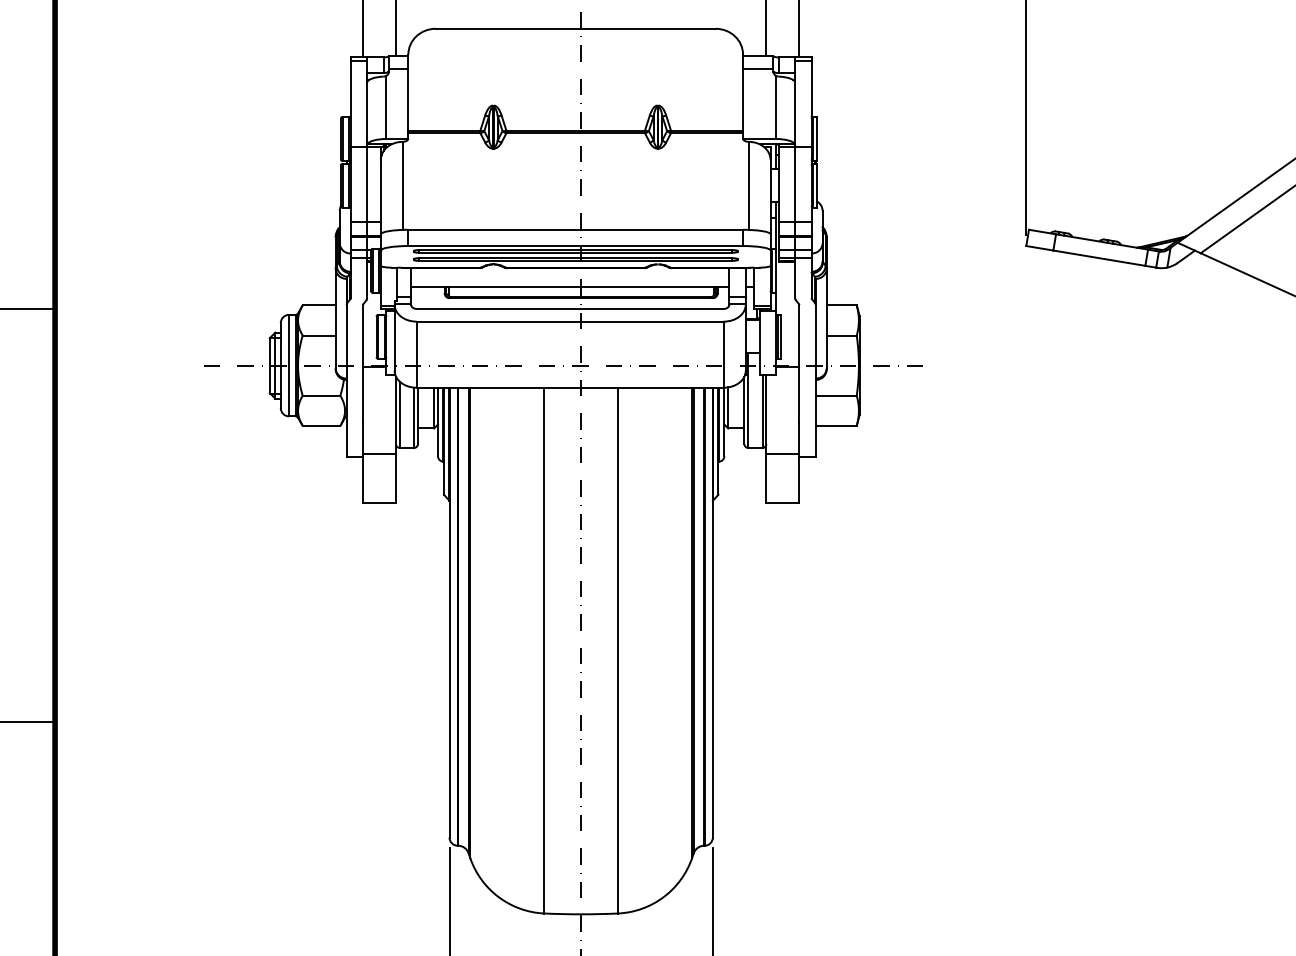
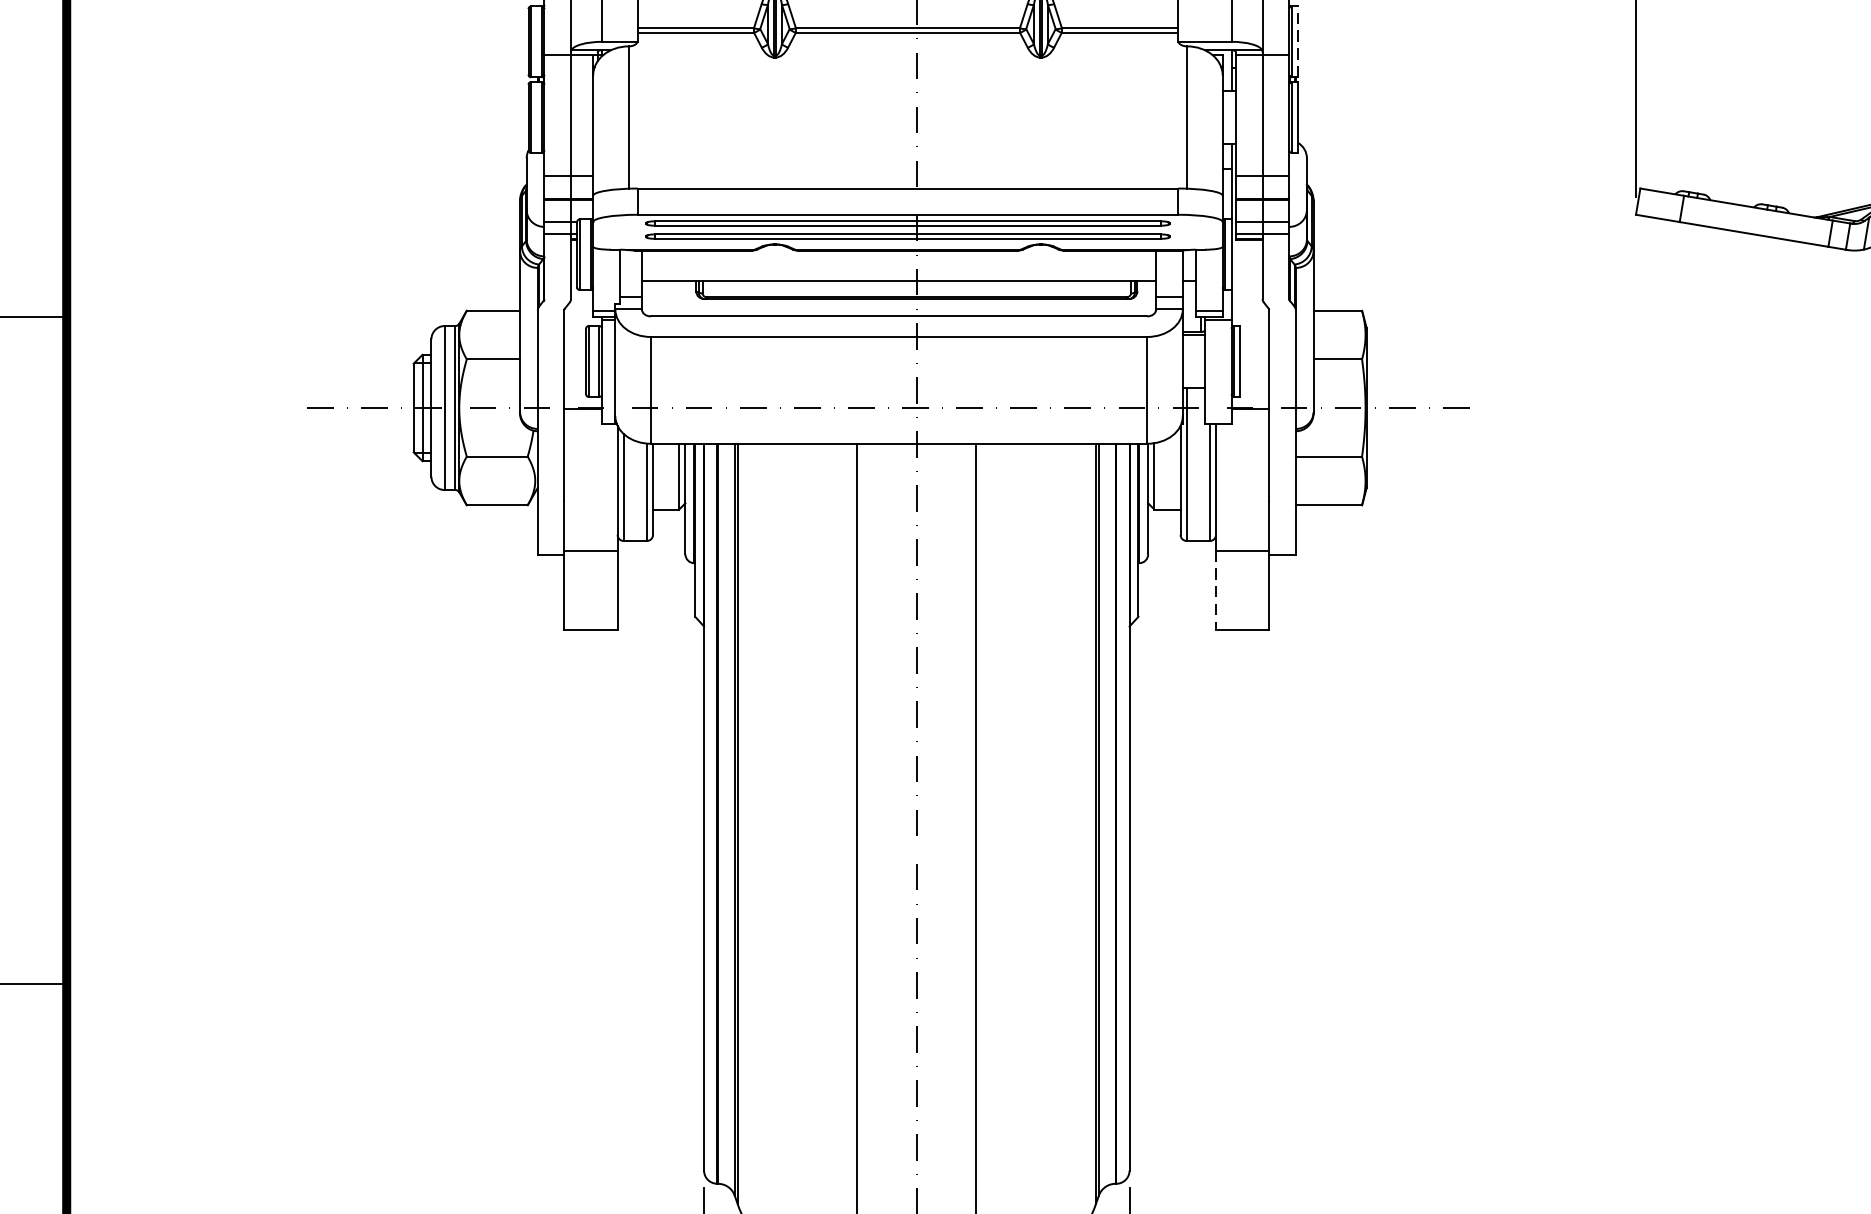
line: (817, 139) -> (1298, 42), solid -> dashed
line: (766, 478) -> (1216, 590), solid -> dashed

